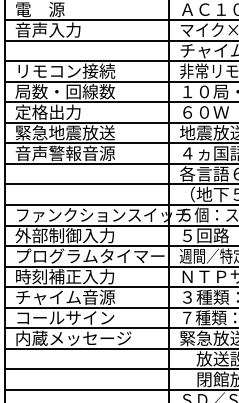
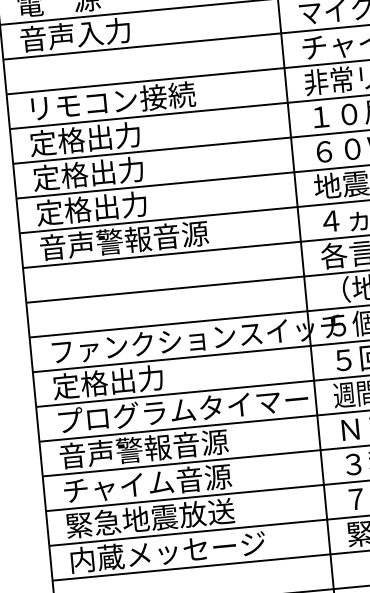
text: (64, 91) -> (112, 136), 局数・回線数 -> 定格出力
text: (64, 132) -> (119, 205), 緊急地震放送 -> 定格出力
text: (64, 235) -> (135, 379), 外部制御入力 -> 定格出力
text: (64, 276) -> (142, 448), 時刻補正入力 -> 音声警報音源
text: (65, 317) -> (150, 517), コールサイン -> 緊急地震放送

